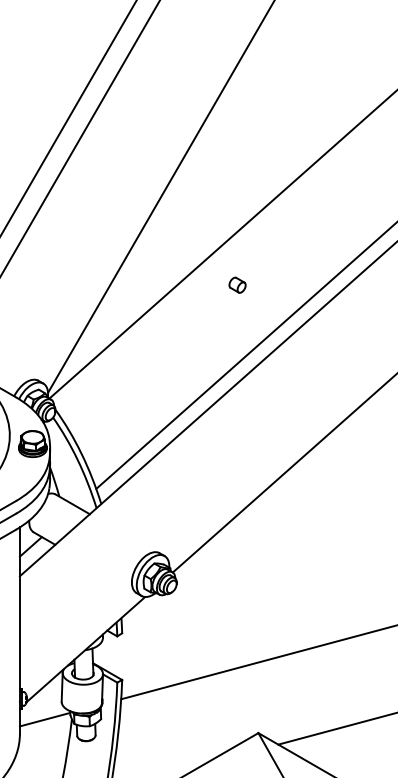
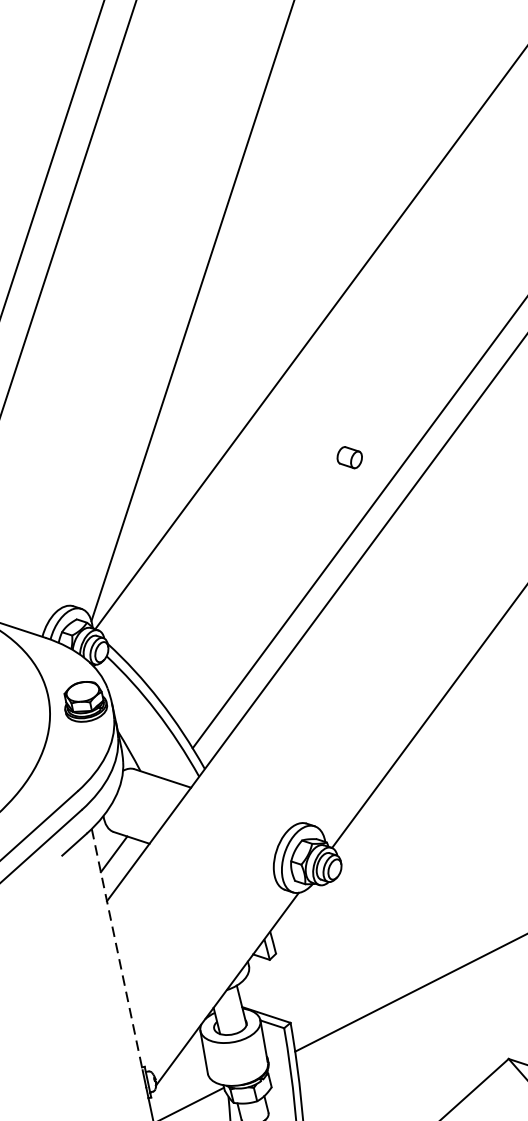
part: (237, 284) -> (349, 456), moved
line: (19, 608) -> (116, 949), solid -> dashed

